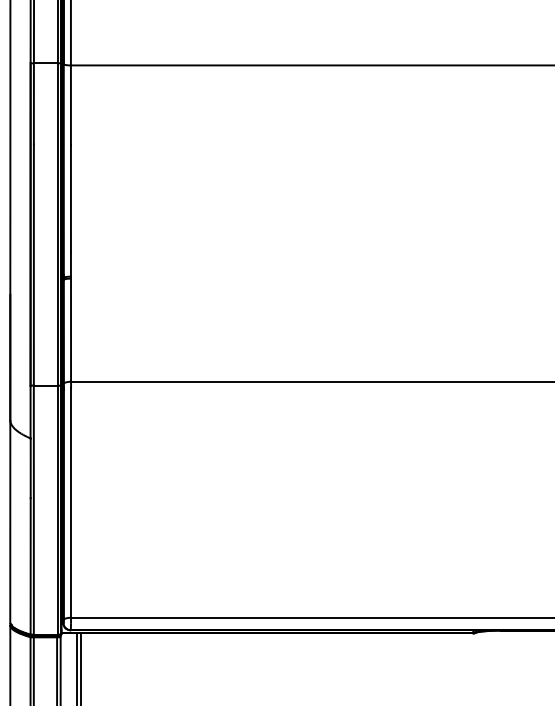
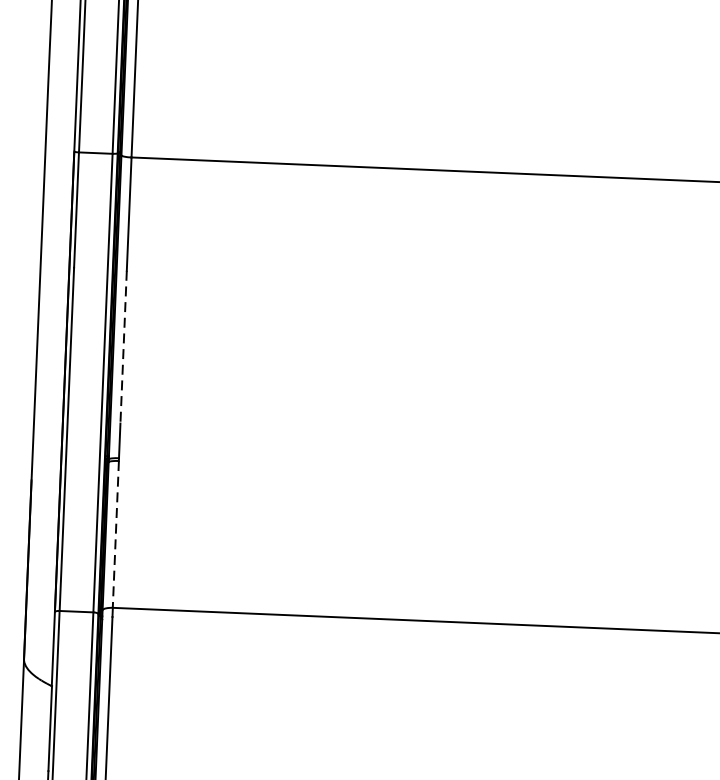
line: (70, 198) -> (122, 346), solid -> dashed
line: (71, 330) -> (116, 534), solid -> dashed

